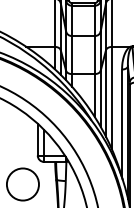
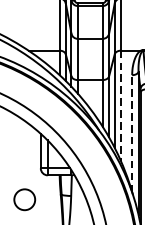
line: (111, 98) -> (120, 106), solid -> dashed
line: (122, 123) -> (132, 133), solid -> dashed
circle: (22, 184) -> (24, 199), size x0.6

